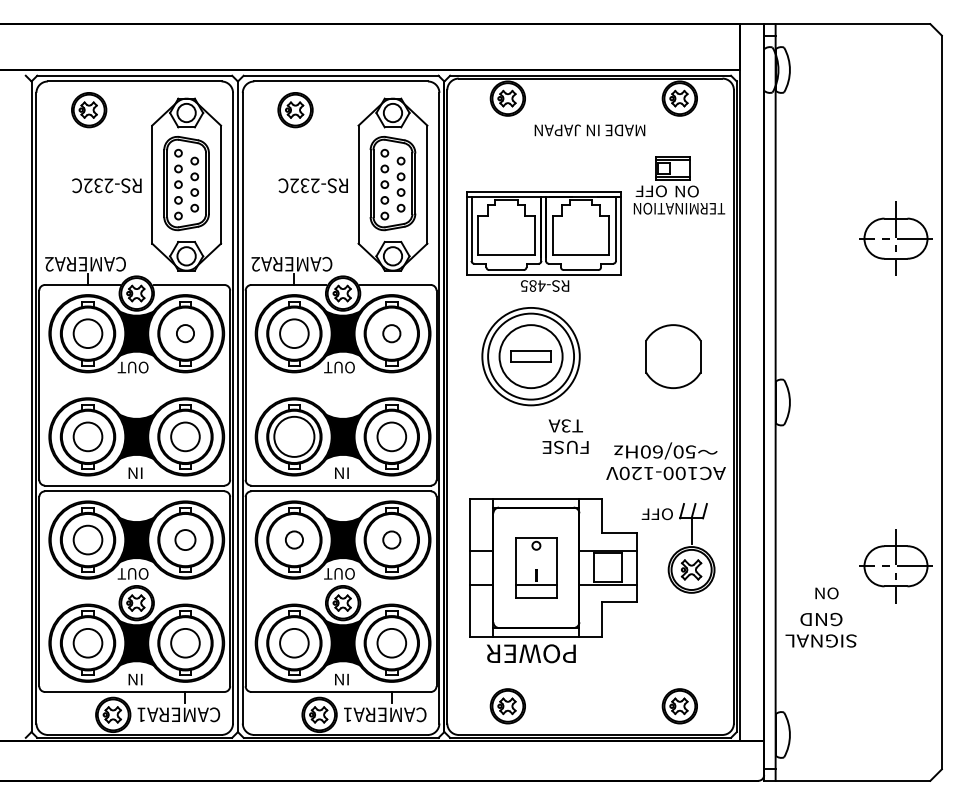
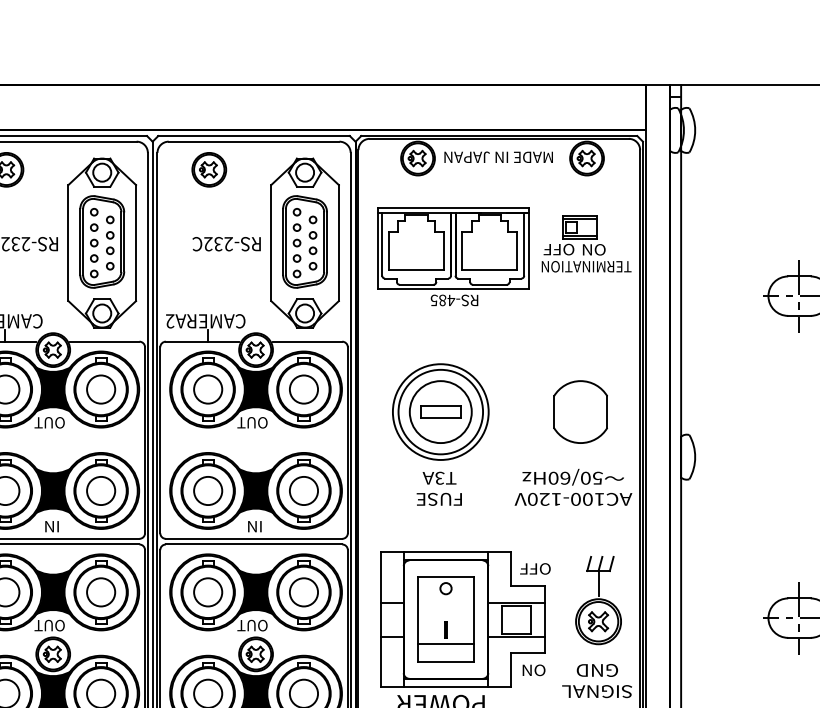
text: (589, 130) -> (498, 157), moved
part: (543, 241) -> (452, 256), moved
circle: (185, 333) -> (101, 389), size x1.67
circle: (391, 333) -> (303, 389), size x1.67
circle: (294, 436) -> (208, 490), size x0.71
text: (565, 436) -> (439, 488), moved
text: (665, 461) -> (572, 487), moved
text: (656, 514) -> (534, 569), moved
circle: (185, 539) -> (101, 591), size x1.43
circle: (294, 539) -> (208, 591), size x1.67
circle: (391, 539) -> (303, 591), size x1.67
part: (536, 567) -> (446, 619), size x1.43
text: (826, 593) -> (533, 670), moved
text: (820, 629) -> (596, 680), moved

